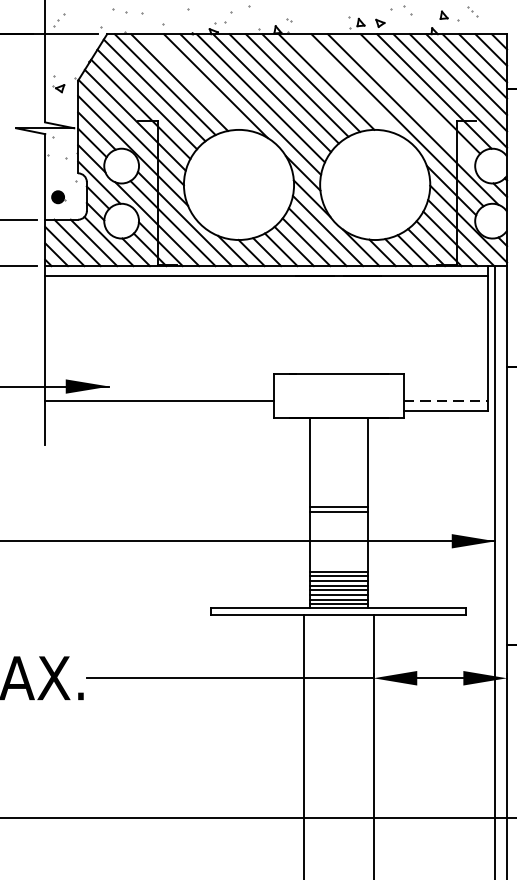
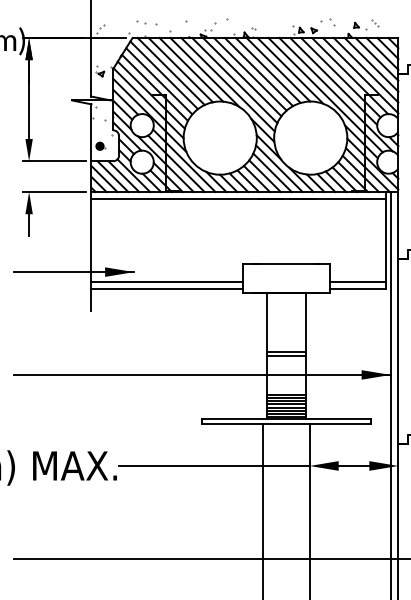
line: (195, 81) -> (191, 69), added
line: (344, 83) -> (290, 70), added
line: (409, 98) -> (333, 80), added
line: (447, 400) -> (358, 281), dashed -> solid
line: (159, 411) -> (167, 288), added

